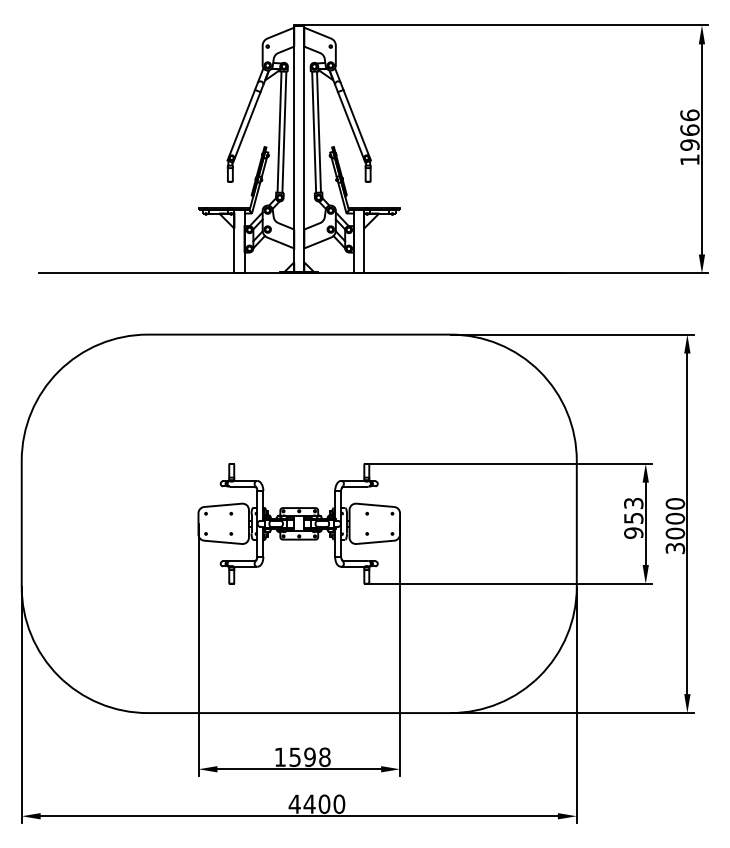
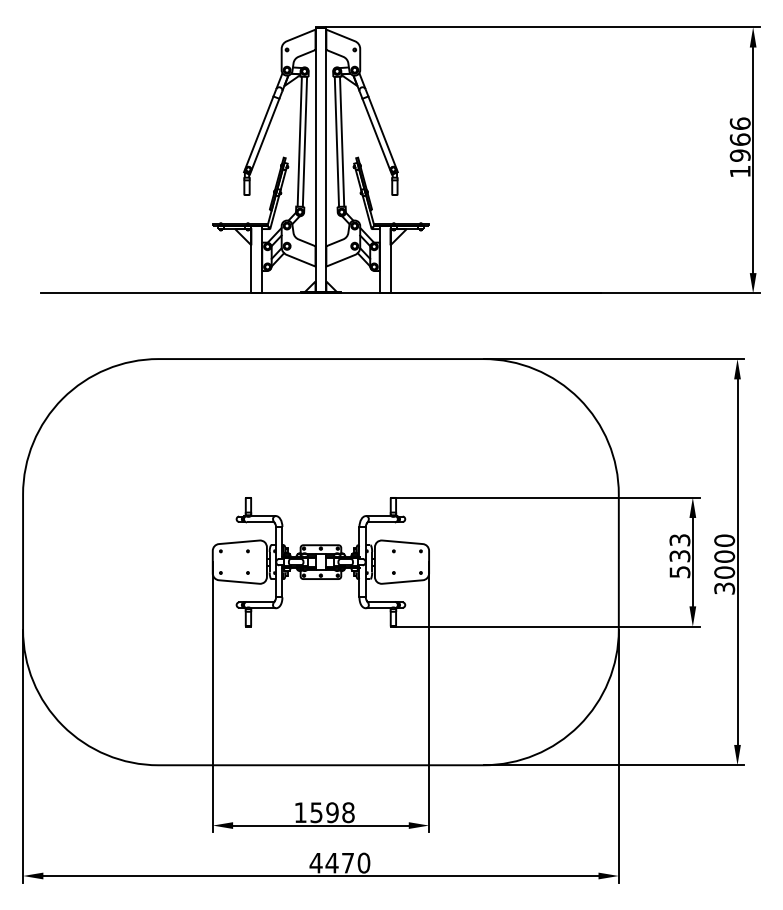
text: (633, 525) -> (679, 563), 953 -> 533
text: (324, 803) -> (348, 862), 4400 -> 4470

